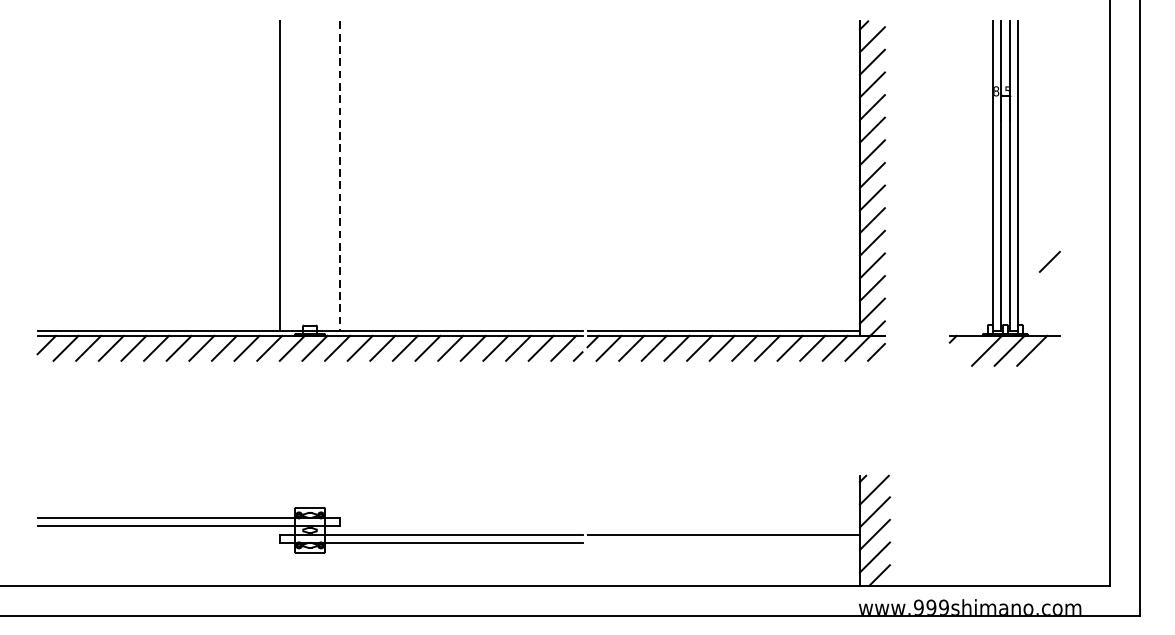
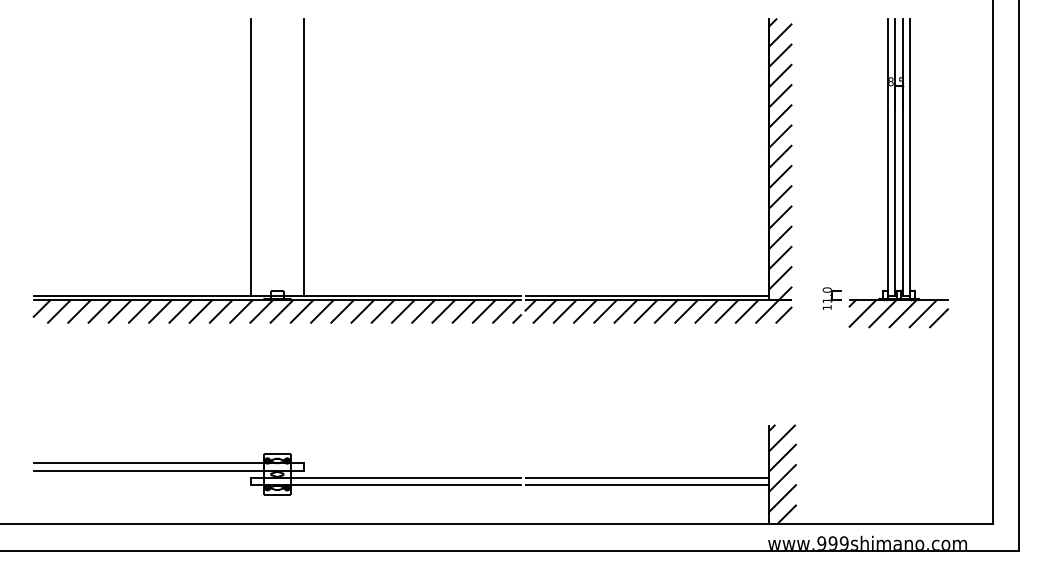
line: (340, 177) -> (304, 158), dashed -> solid
line: (1049, 262) -> (938, 318), moved
part: (929, 333) -> (831, 298), added
line: (964, 350) -> (862, 313), added
line: (723, 542) -> (647, 485), added

